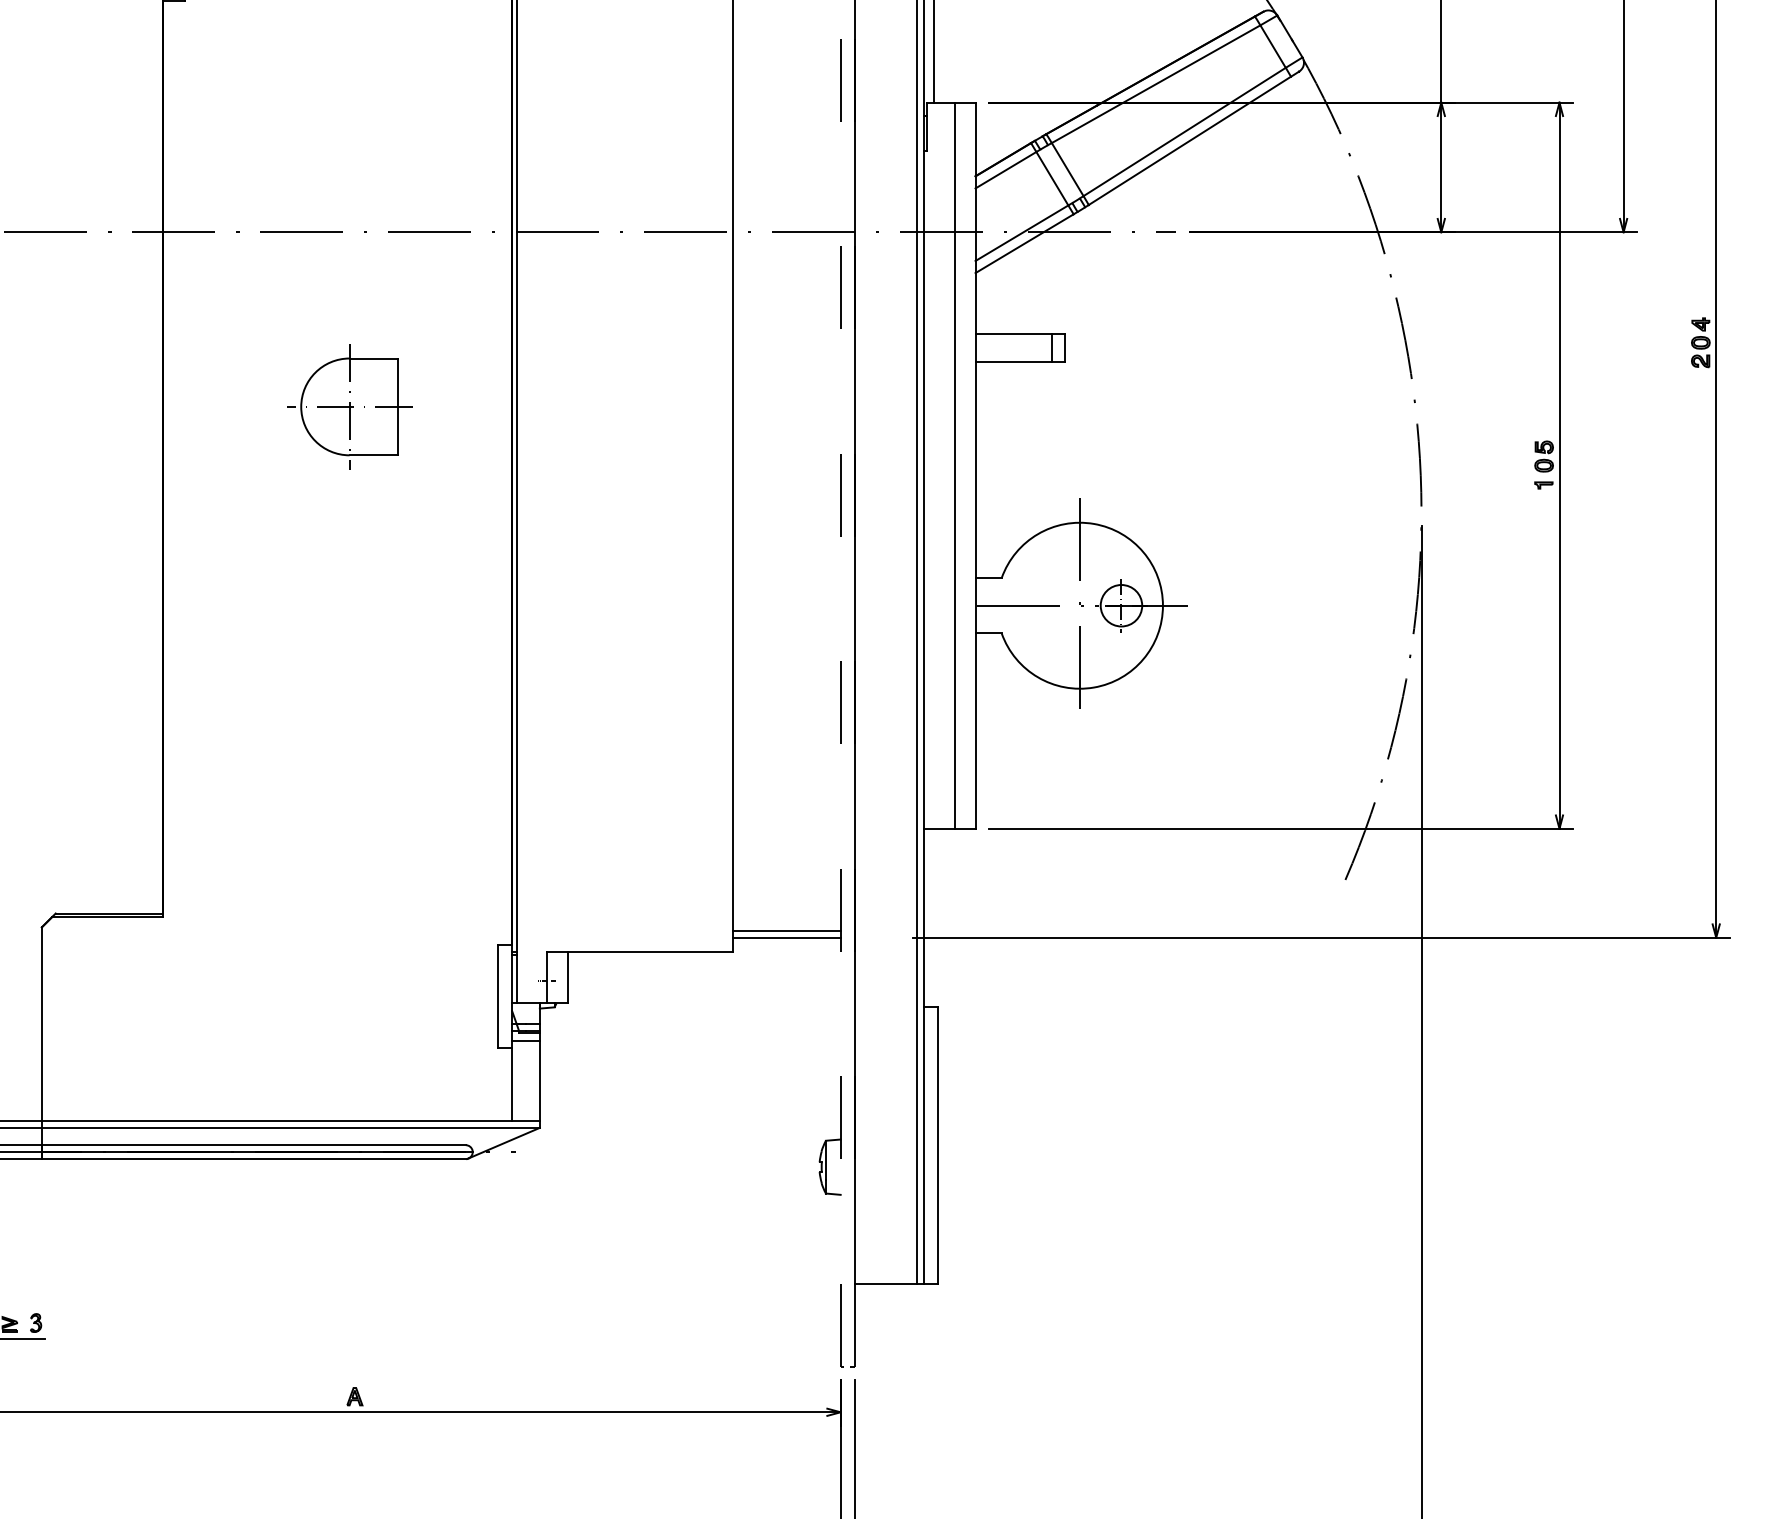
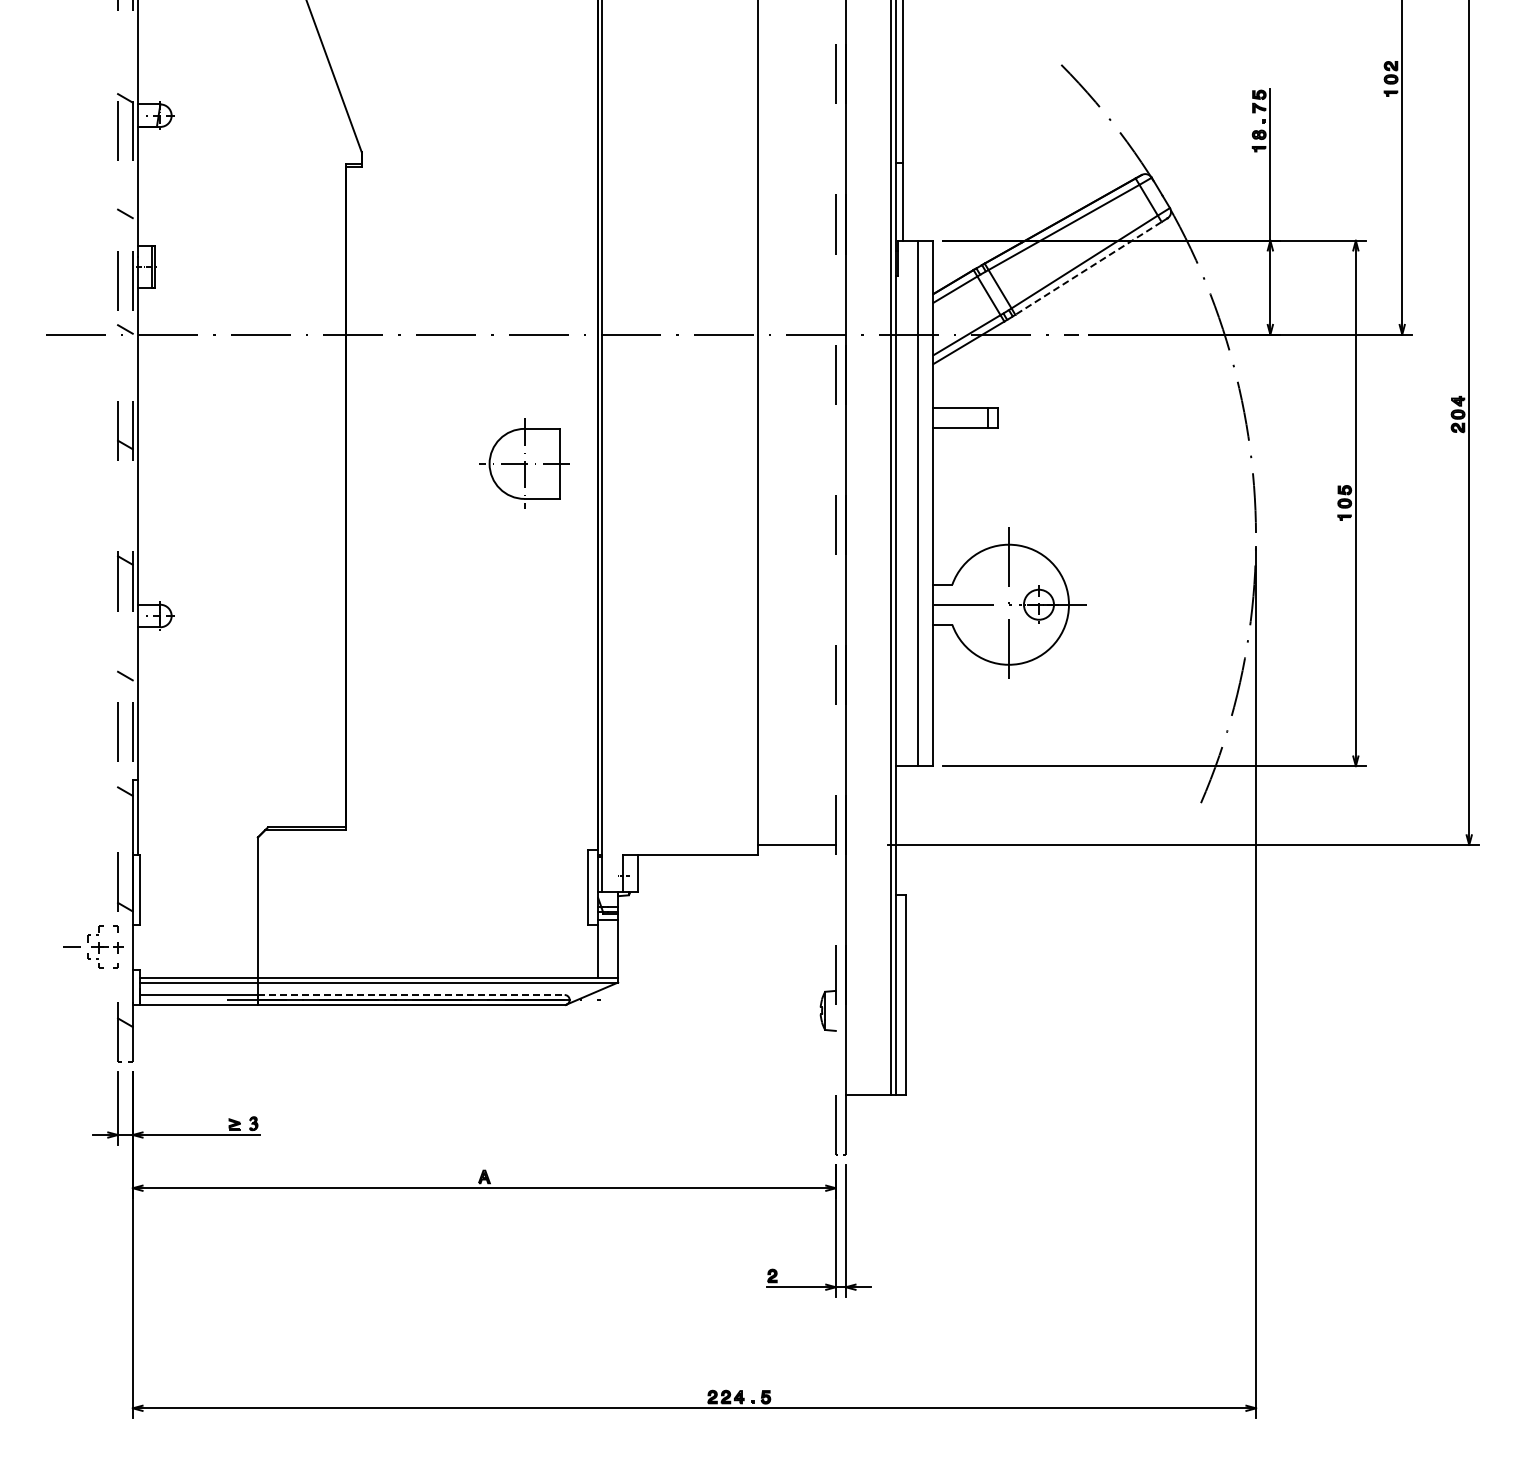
line: (1189, 140) -> (1088, 268), solid -> dashed
part: (349, 406) -> (524, 463), moved
line: (786, 930) -> (796, 839), removed
line: (254, 1145) -> (411, 995), solid -> dashed

